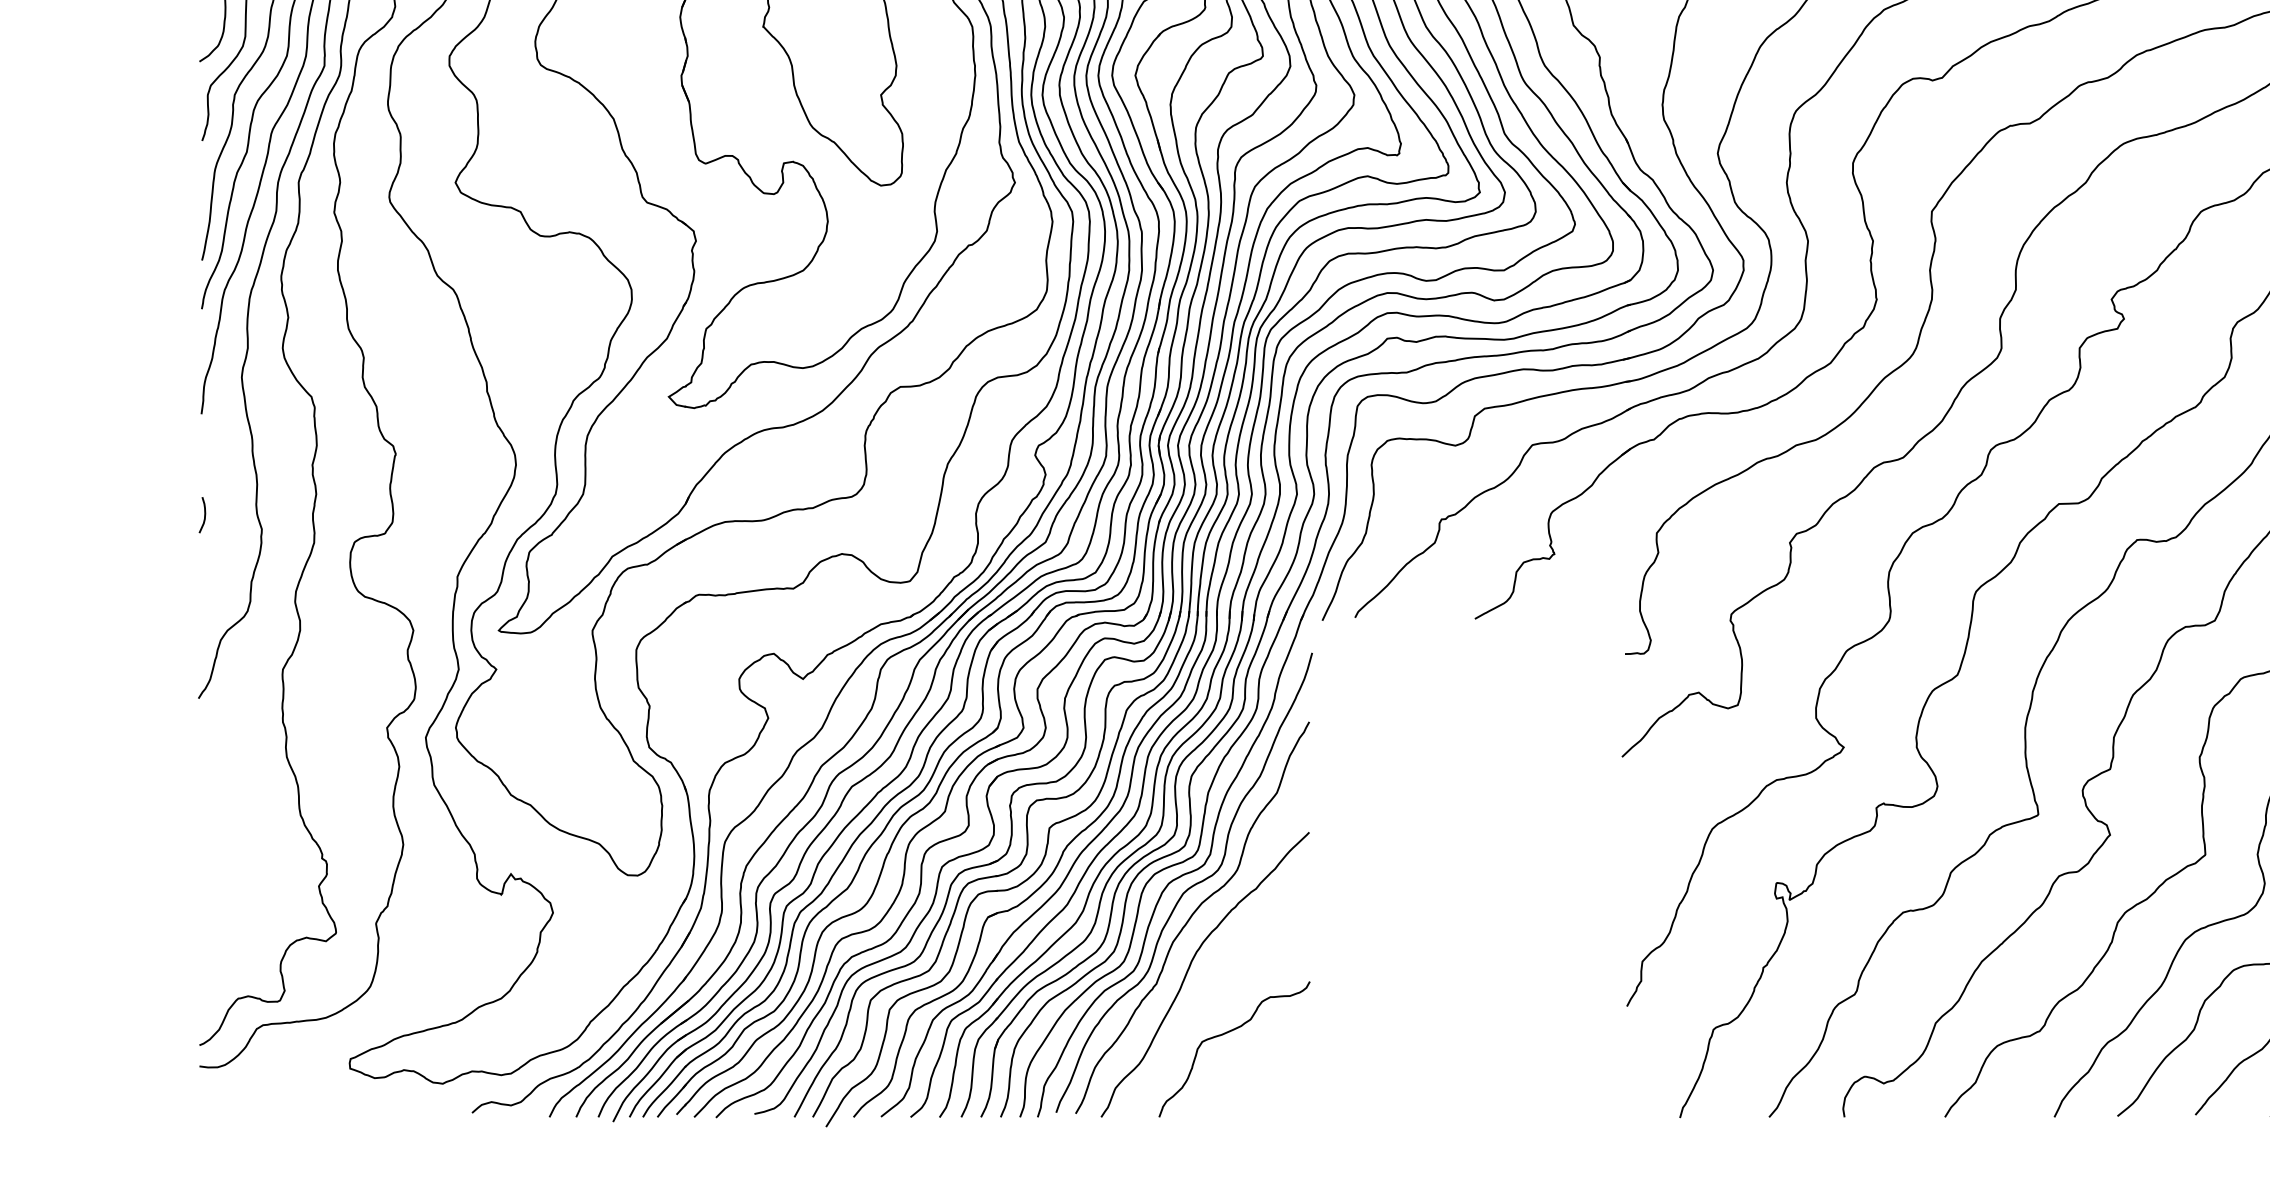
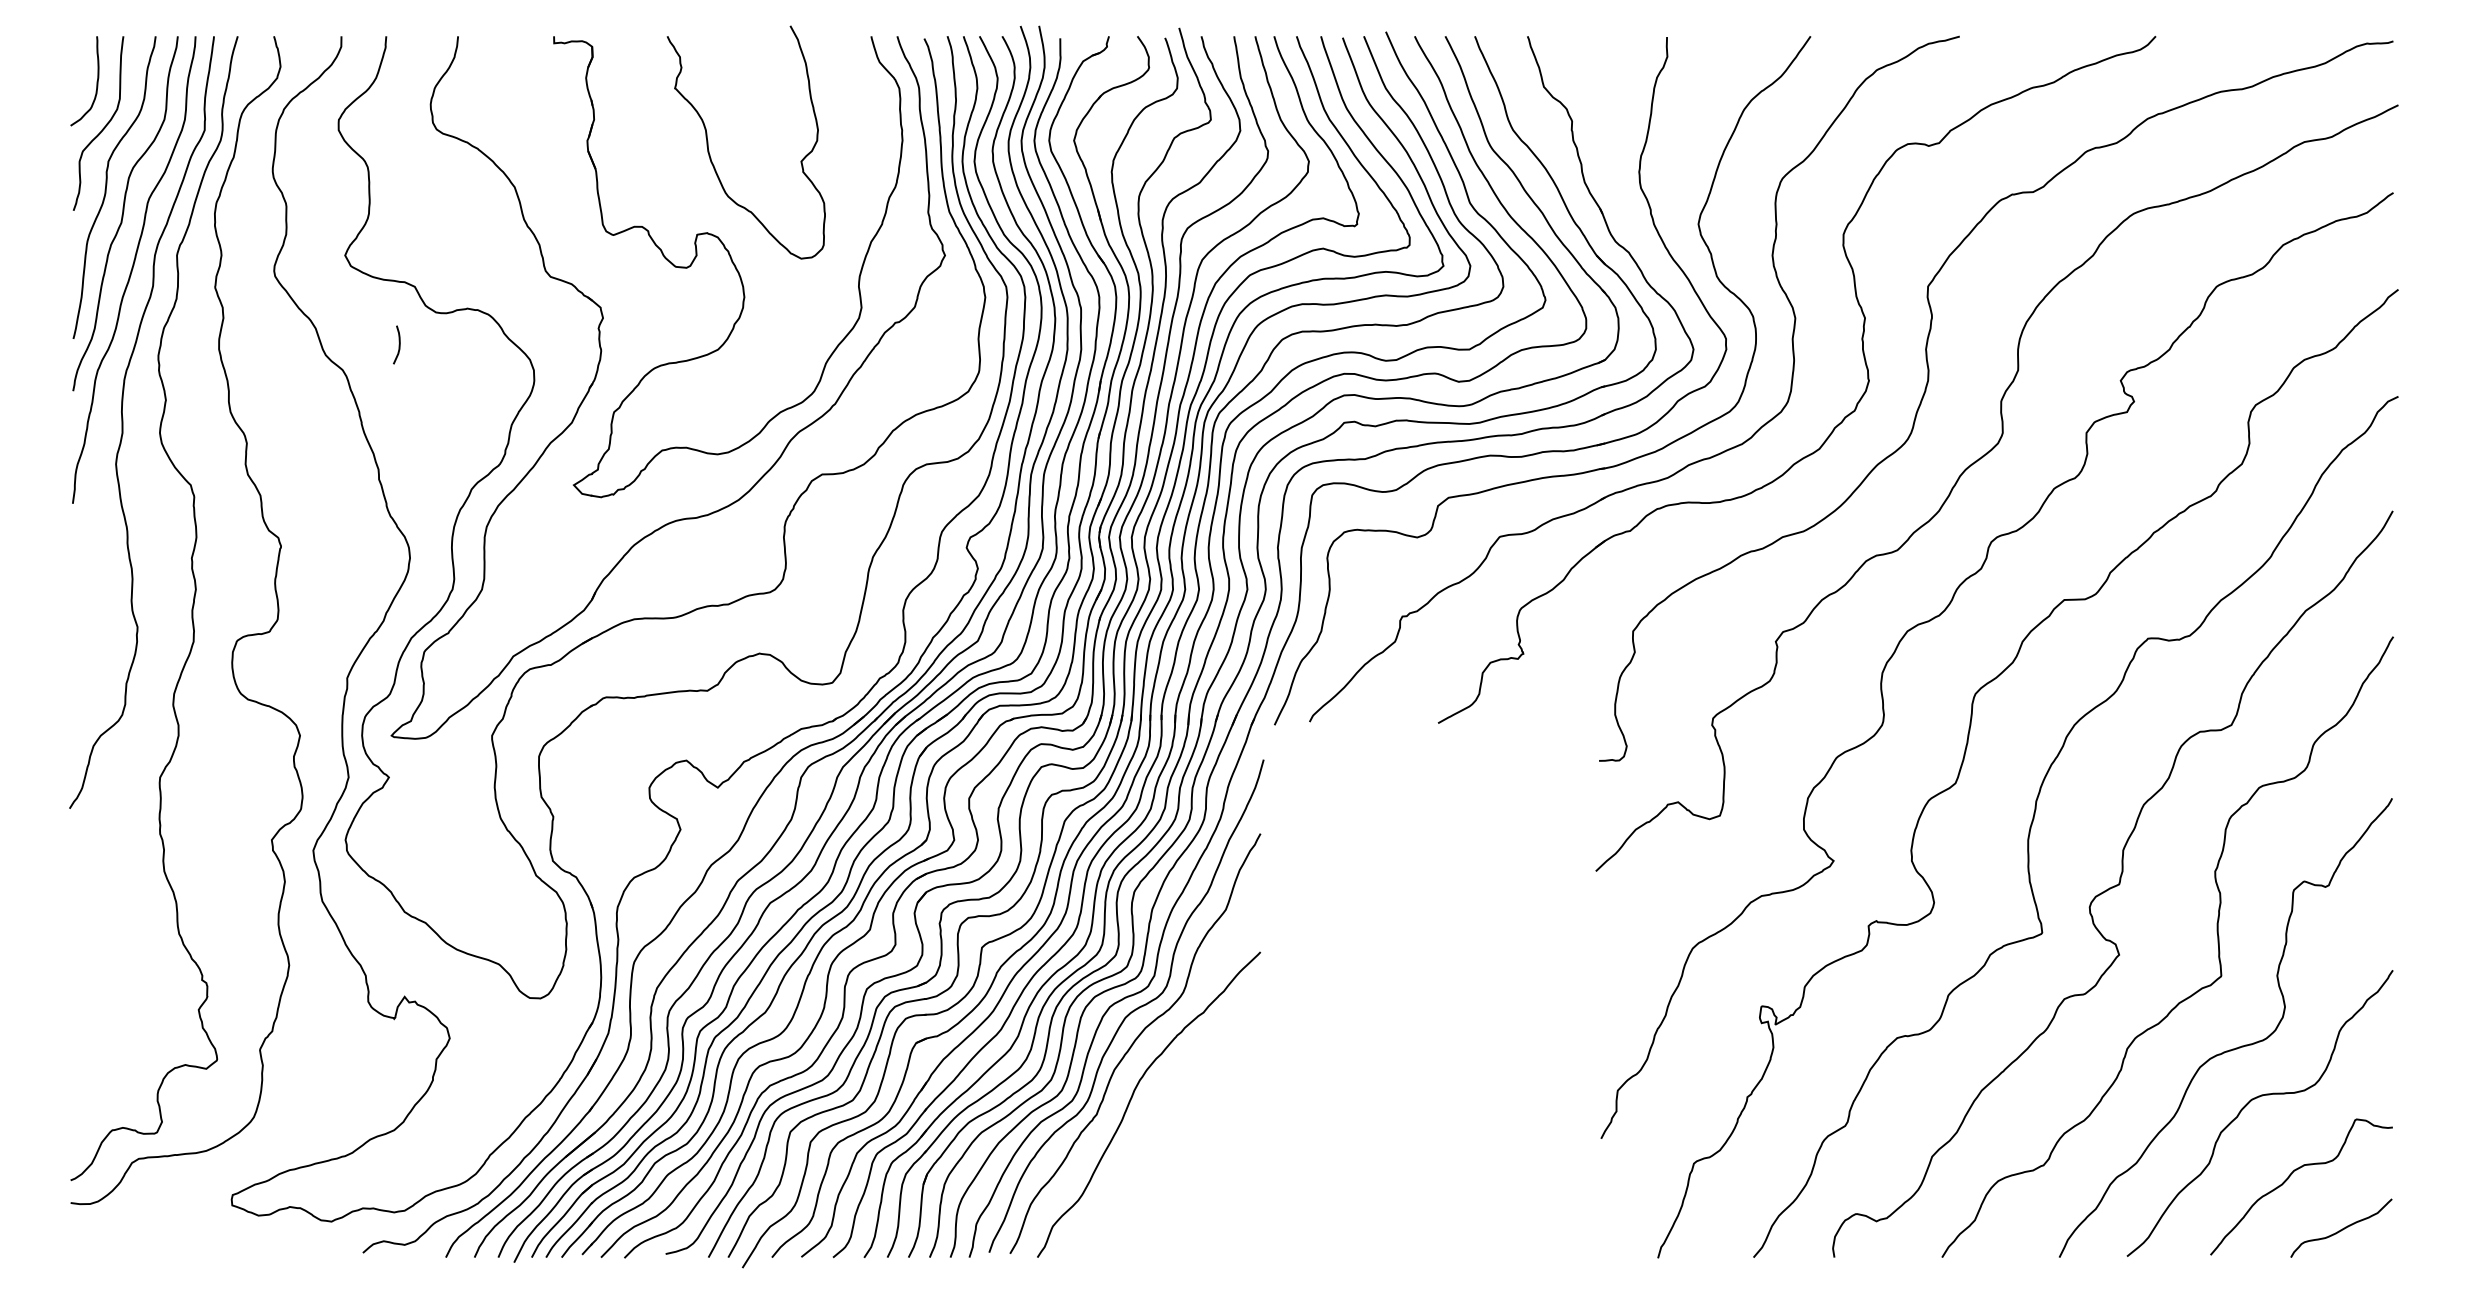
curve: (203, 514) -> (398, 344), moved
curve: (1226, 1034) -> (1171, 1168), removed

